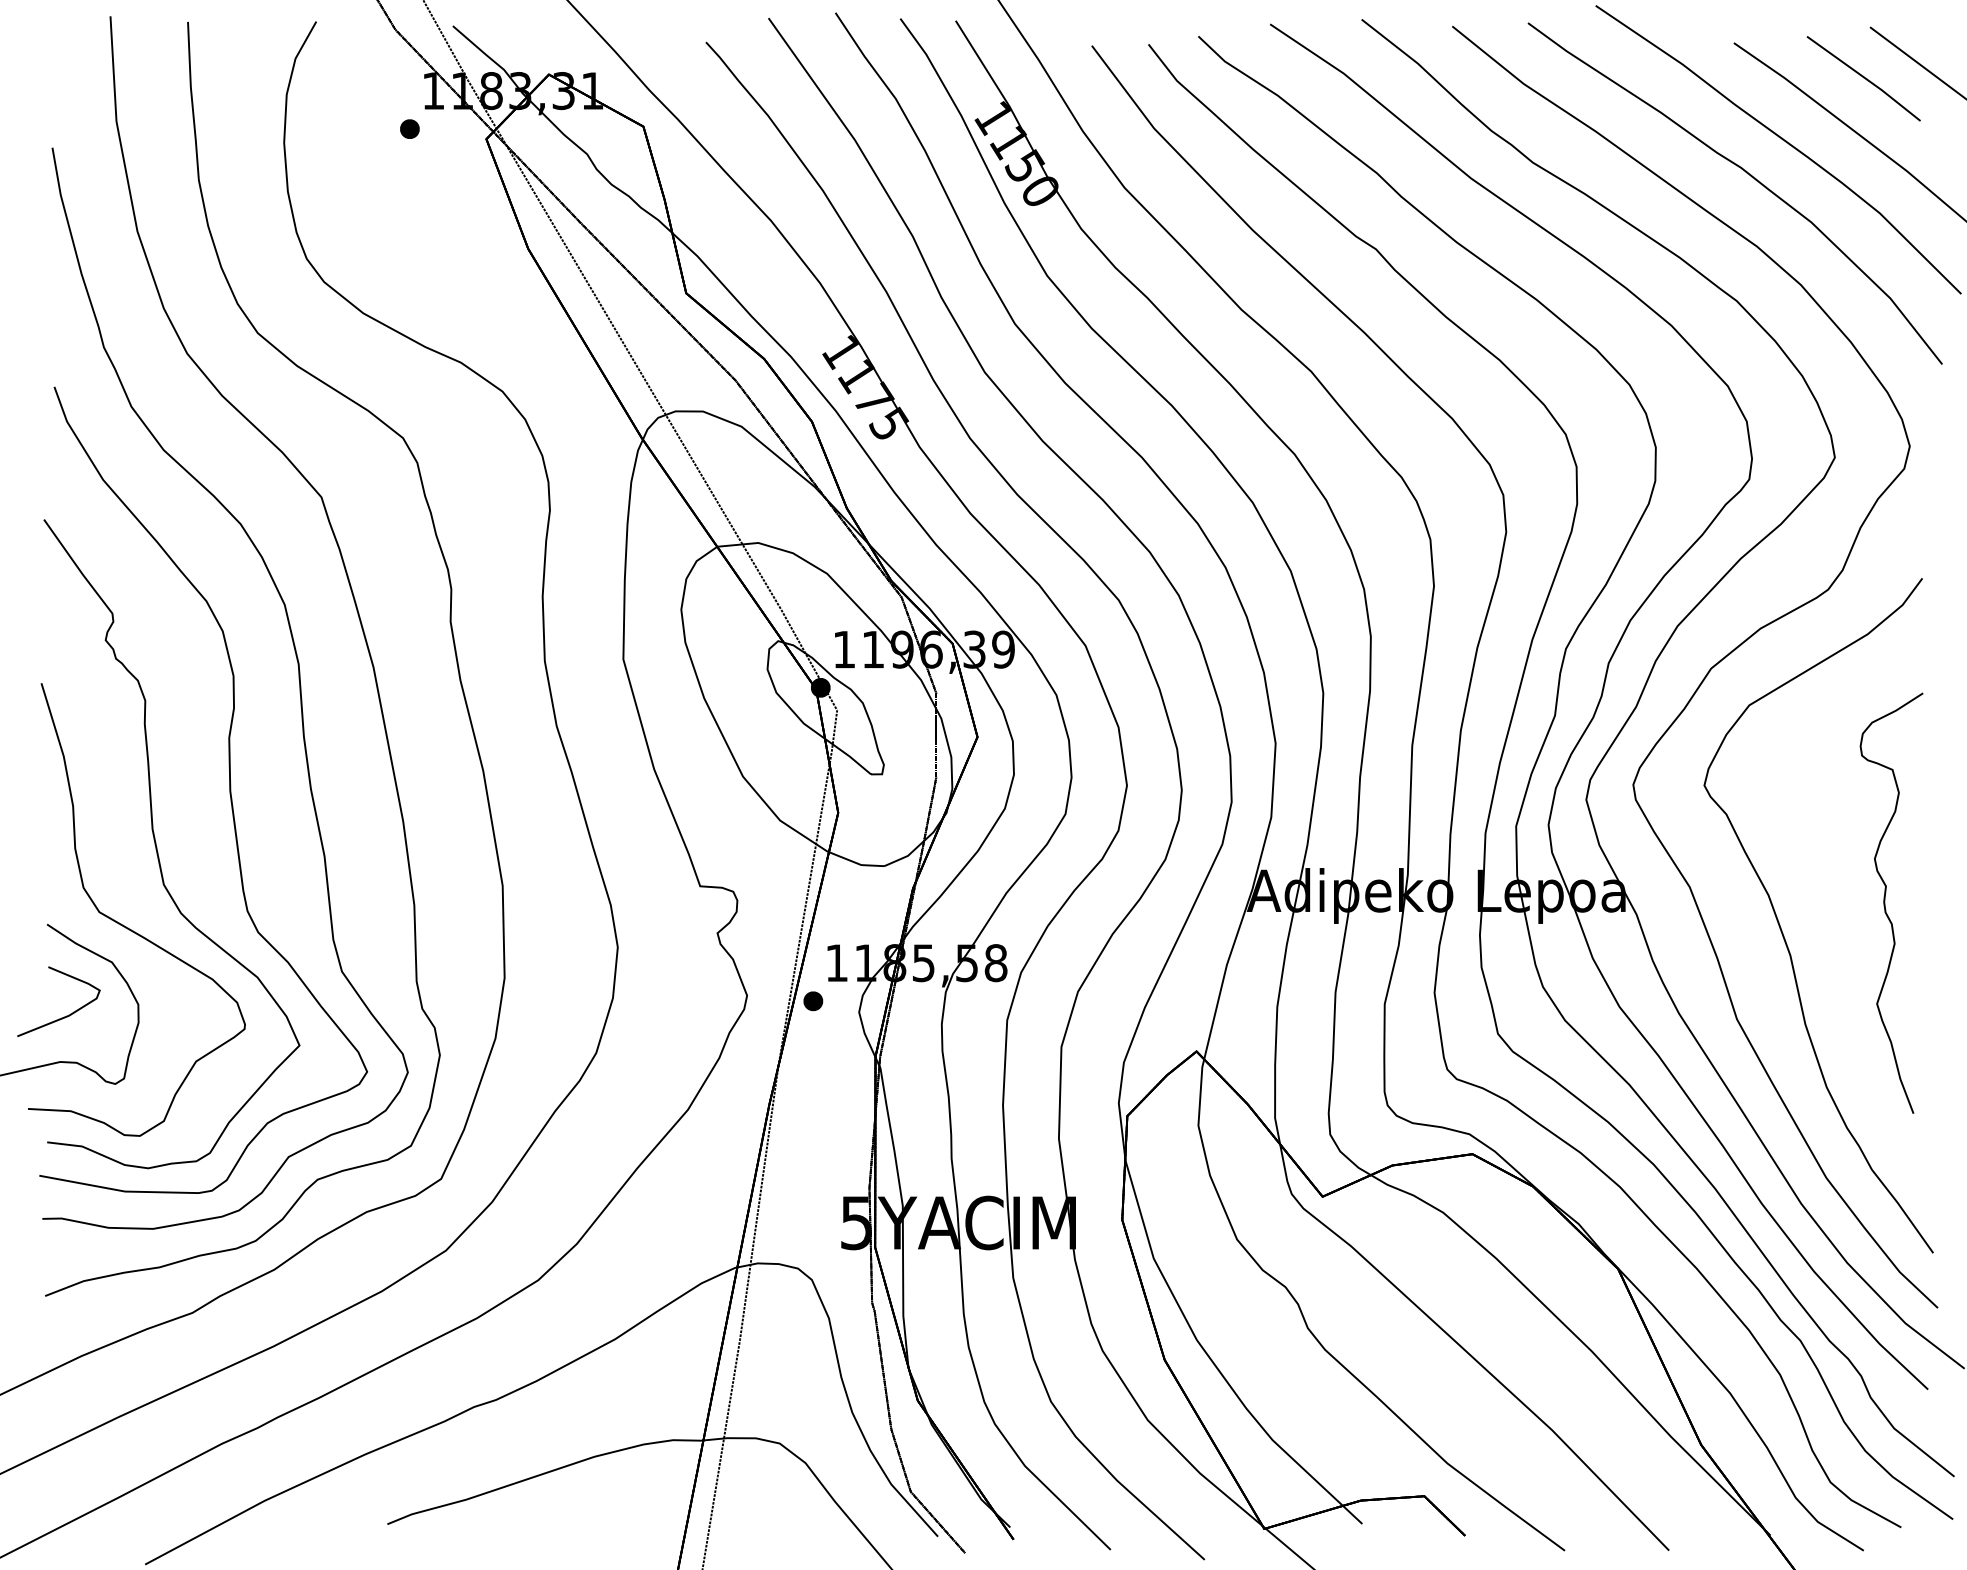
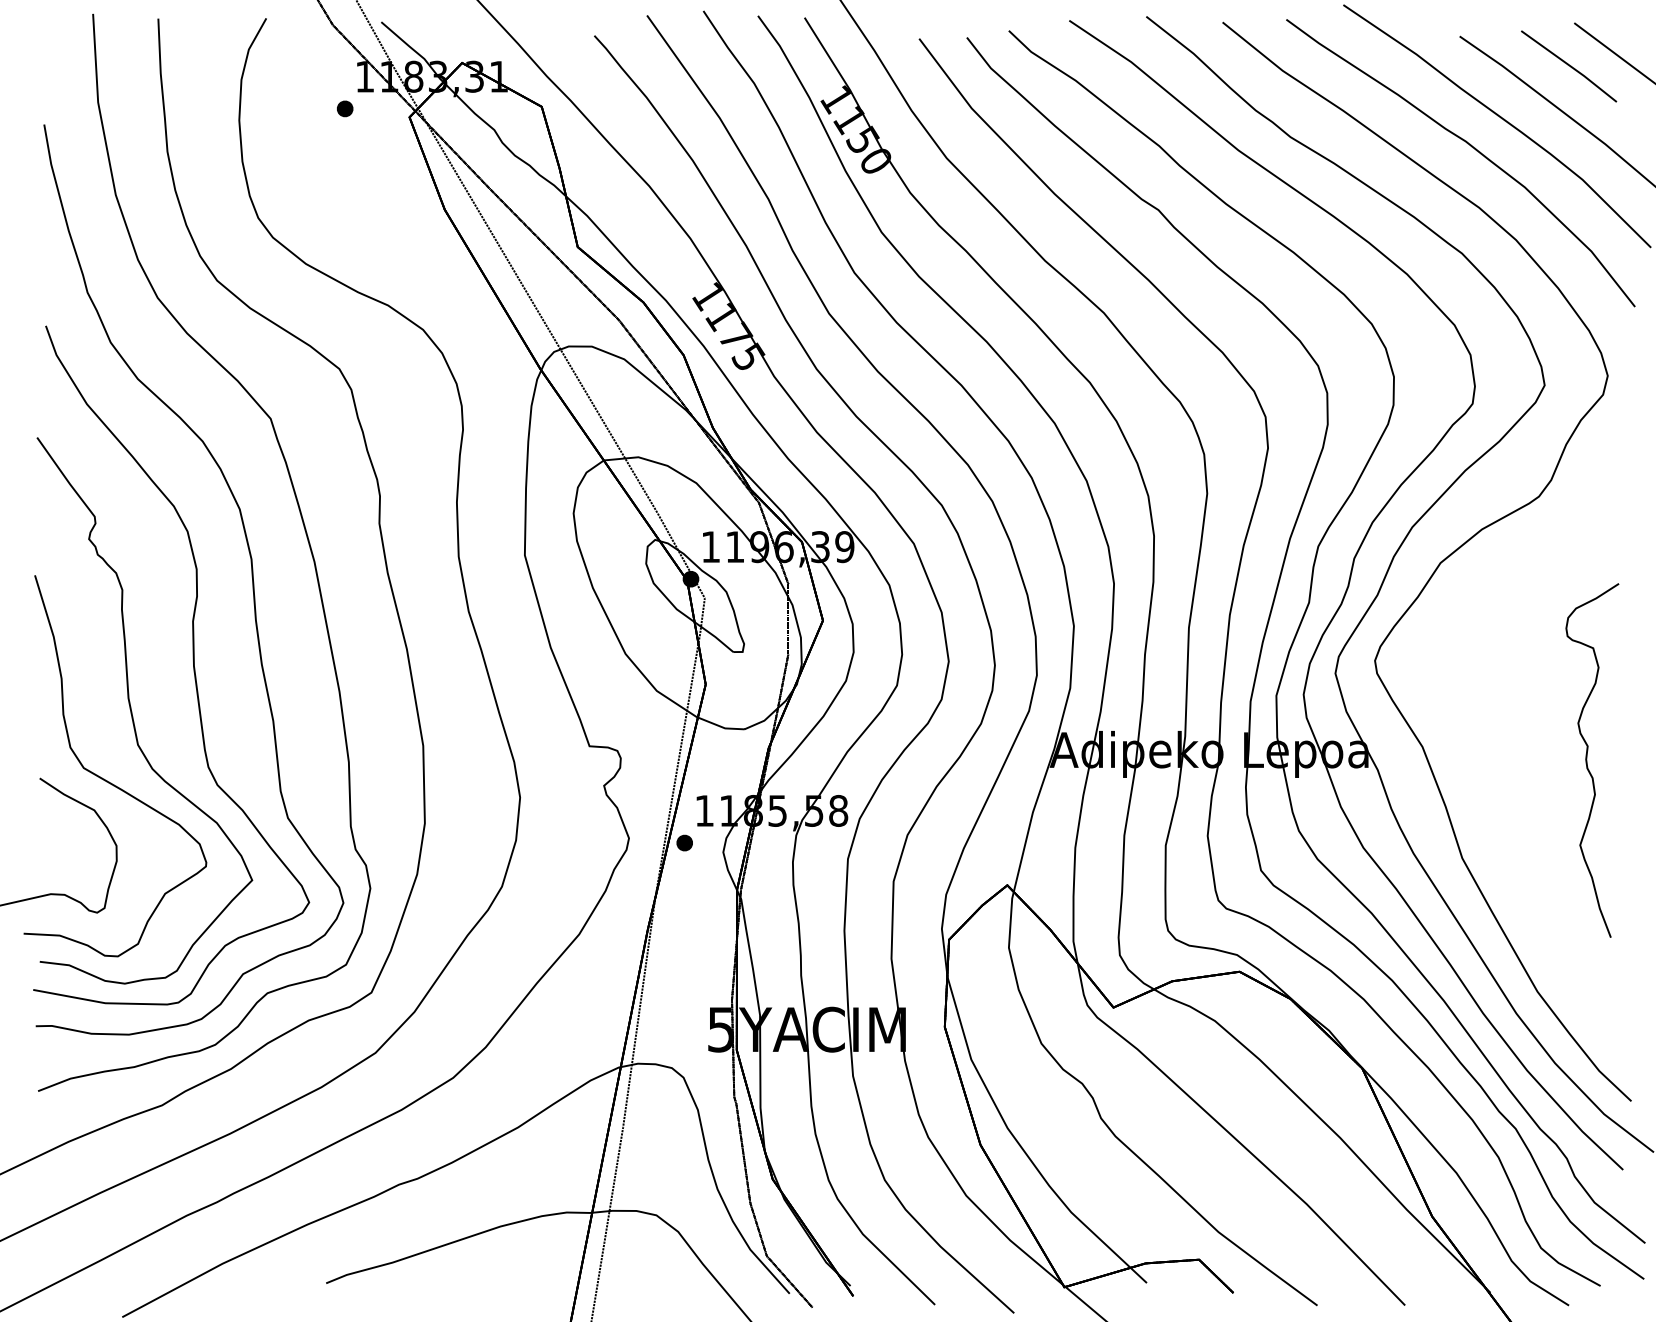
curve: (1781, 927) -> (1499, 780), removed
curve: (66, 1015) -> (56, 855), removed

